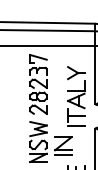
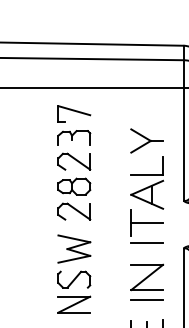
part: (63, 145) -> (147, 280), moved

